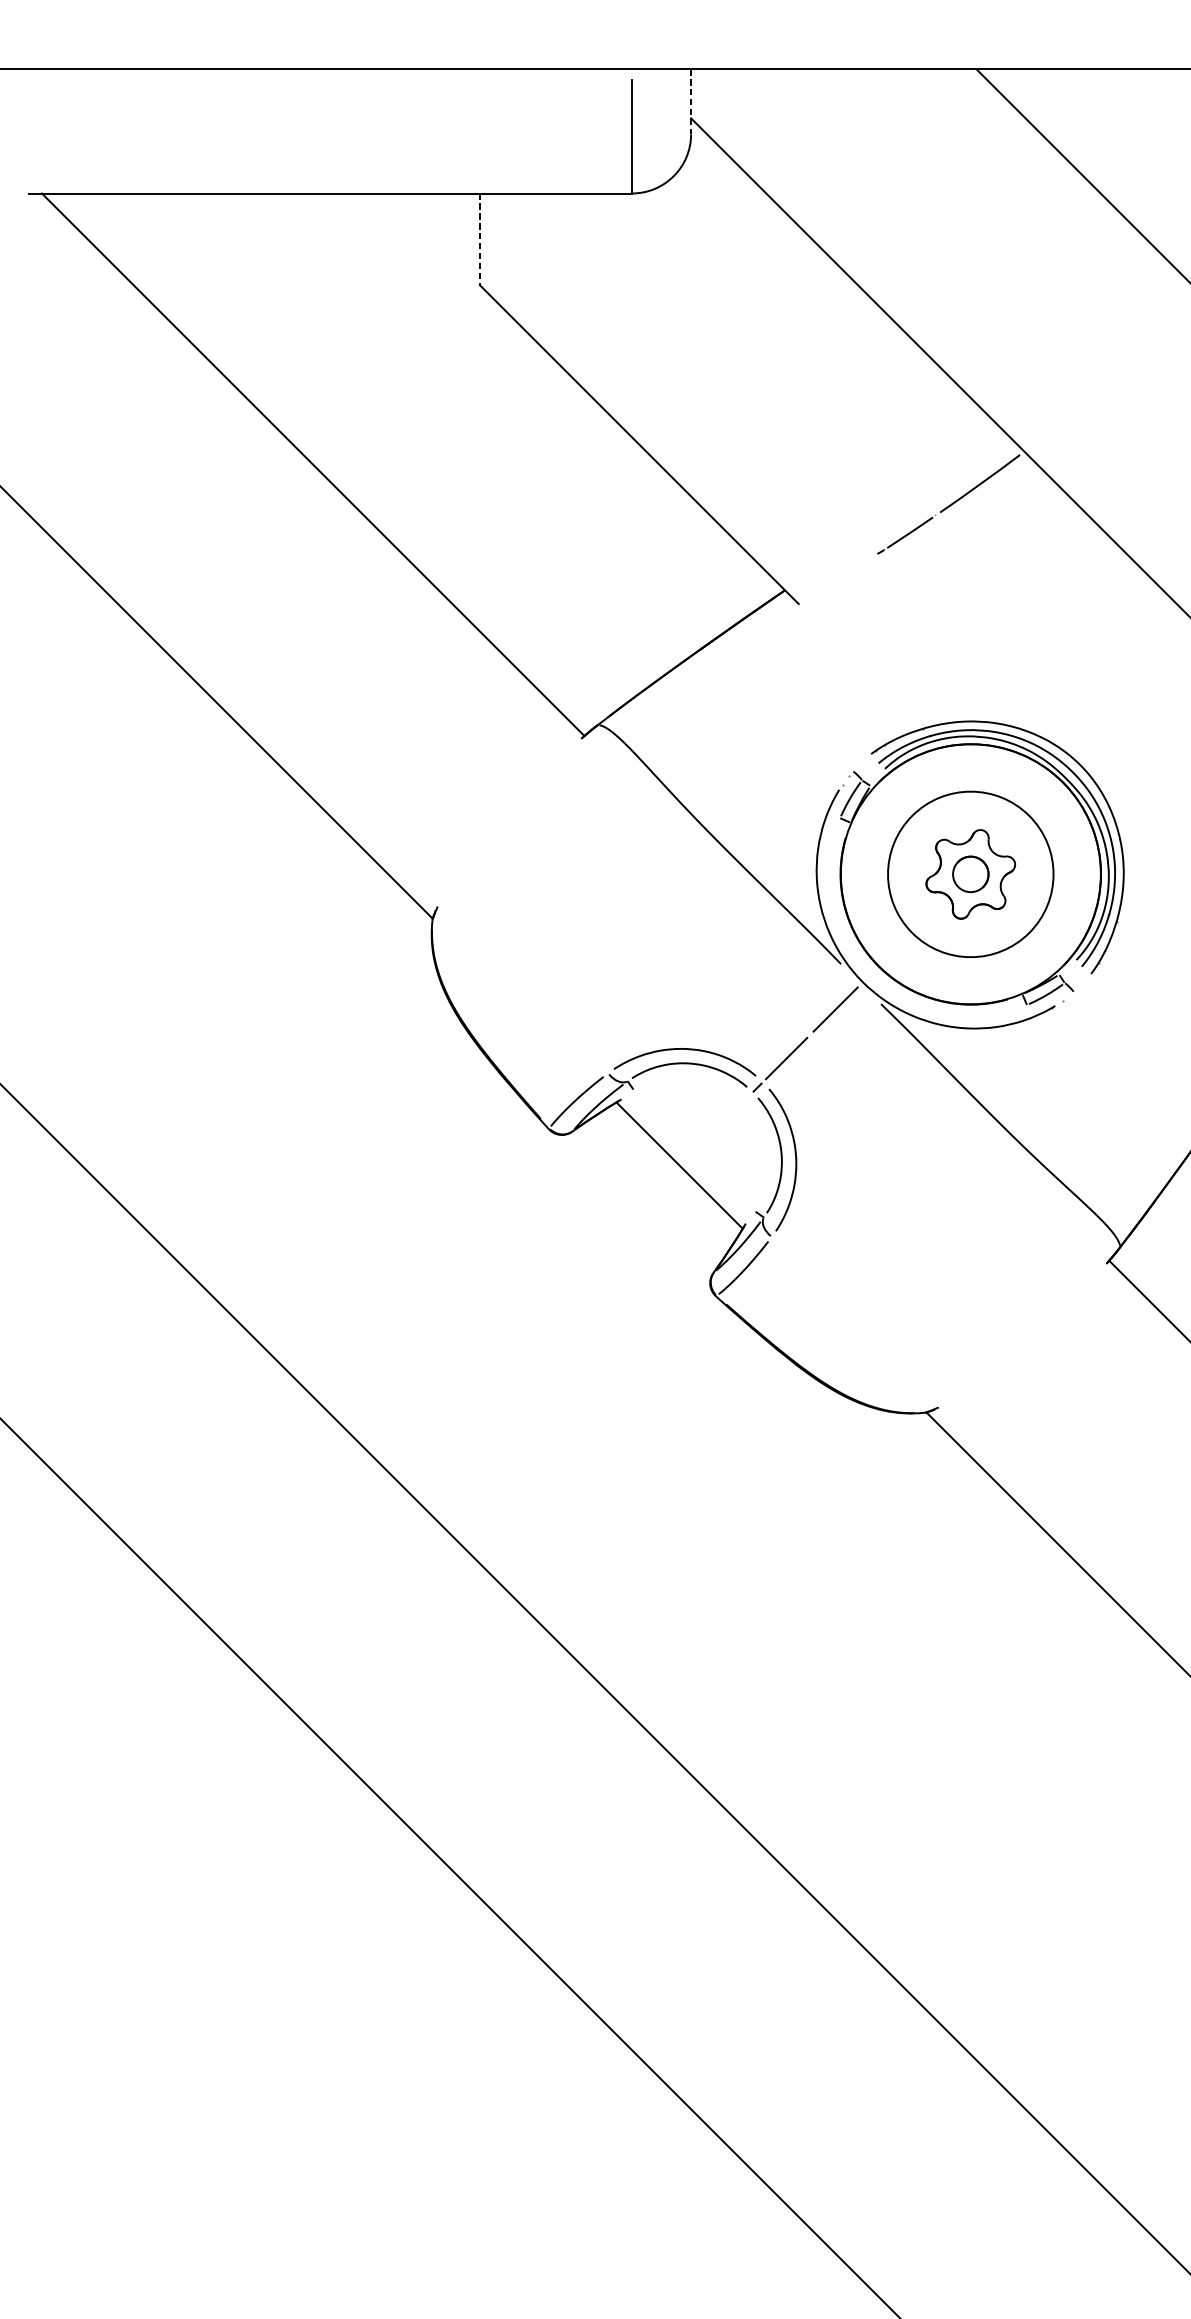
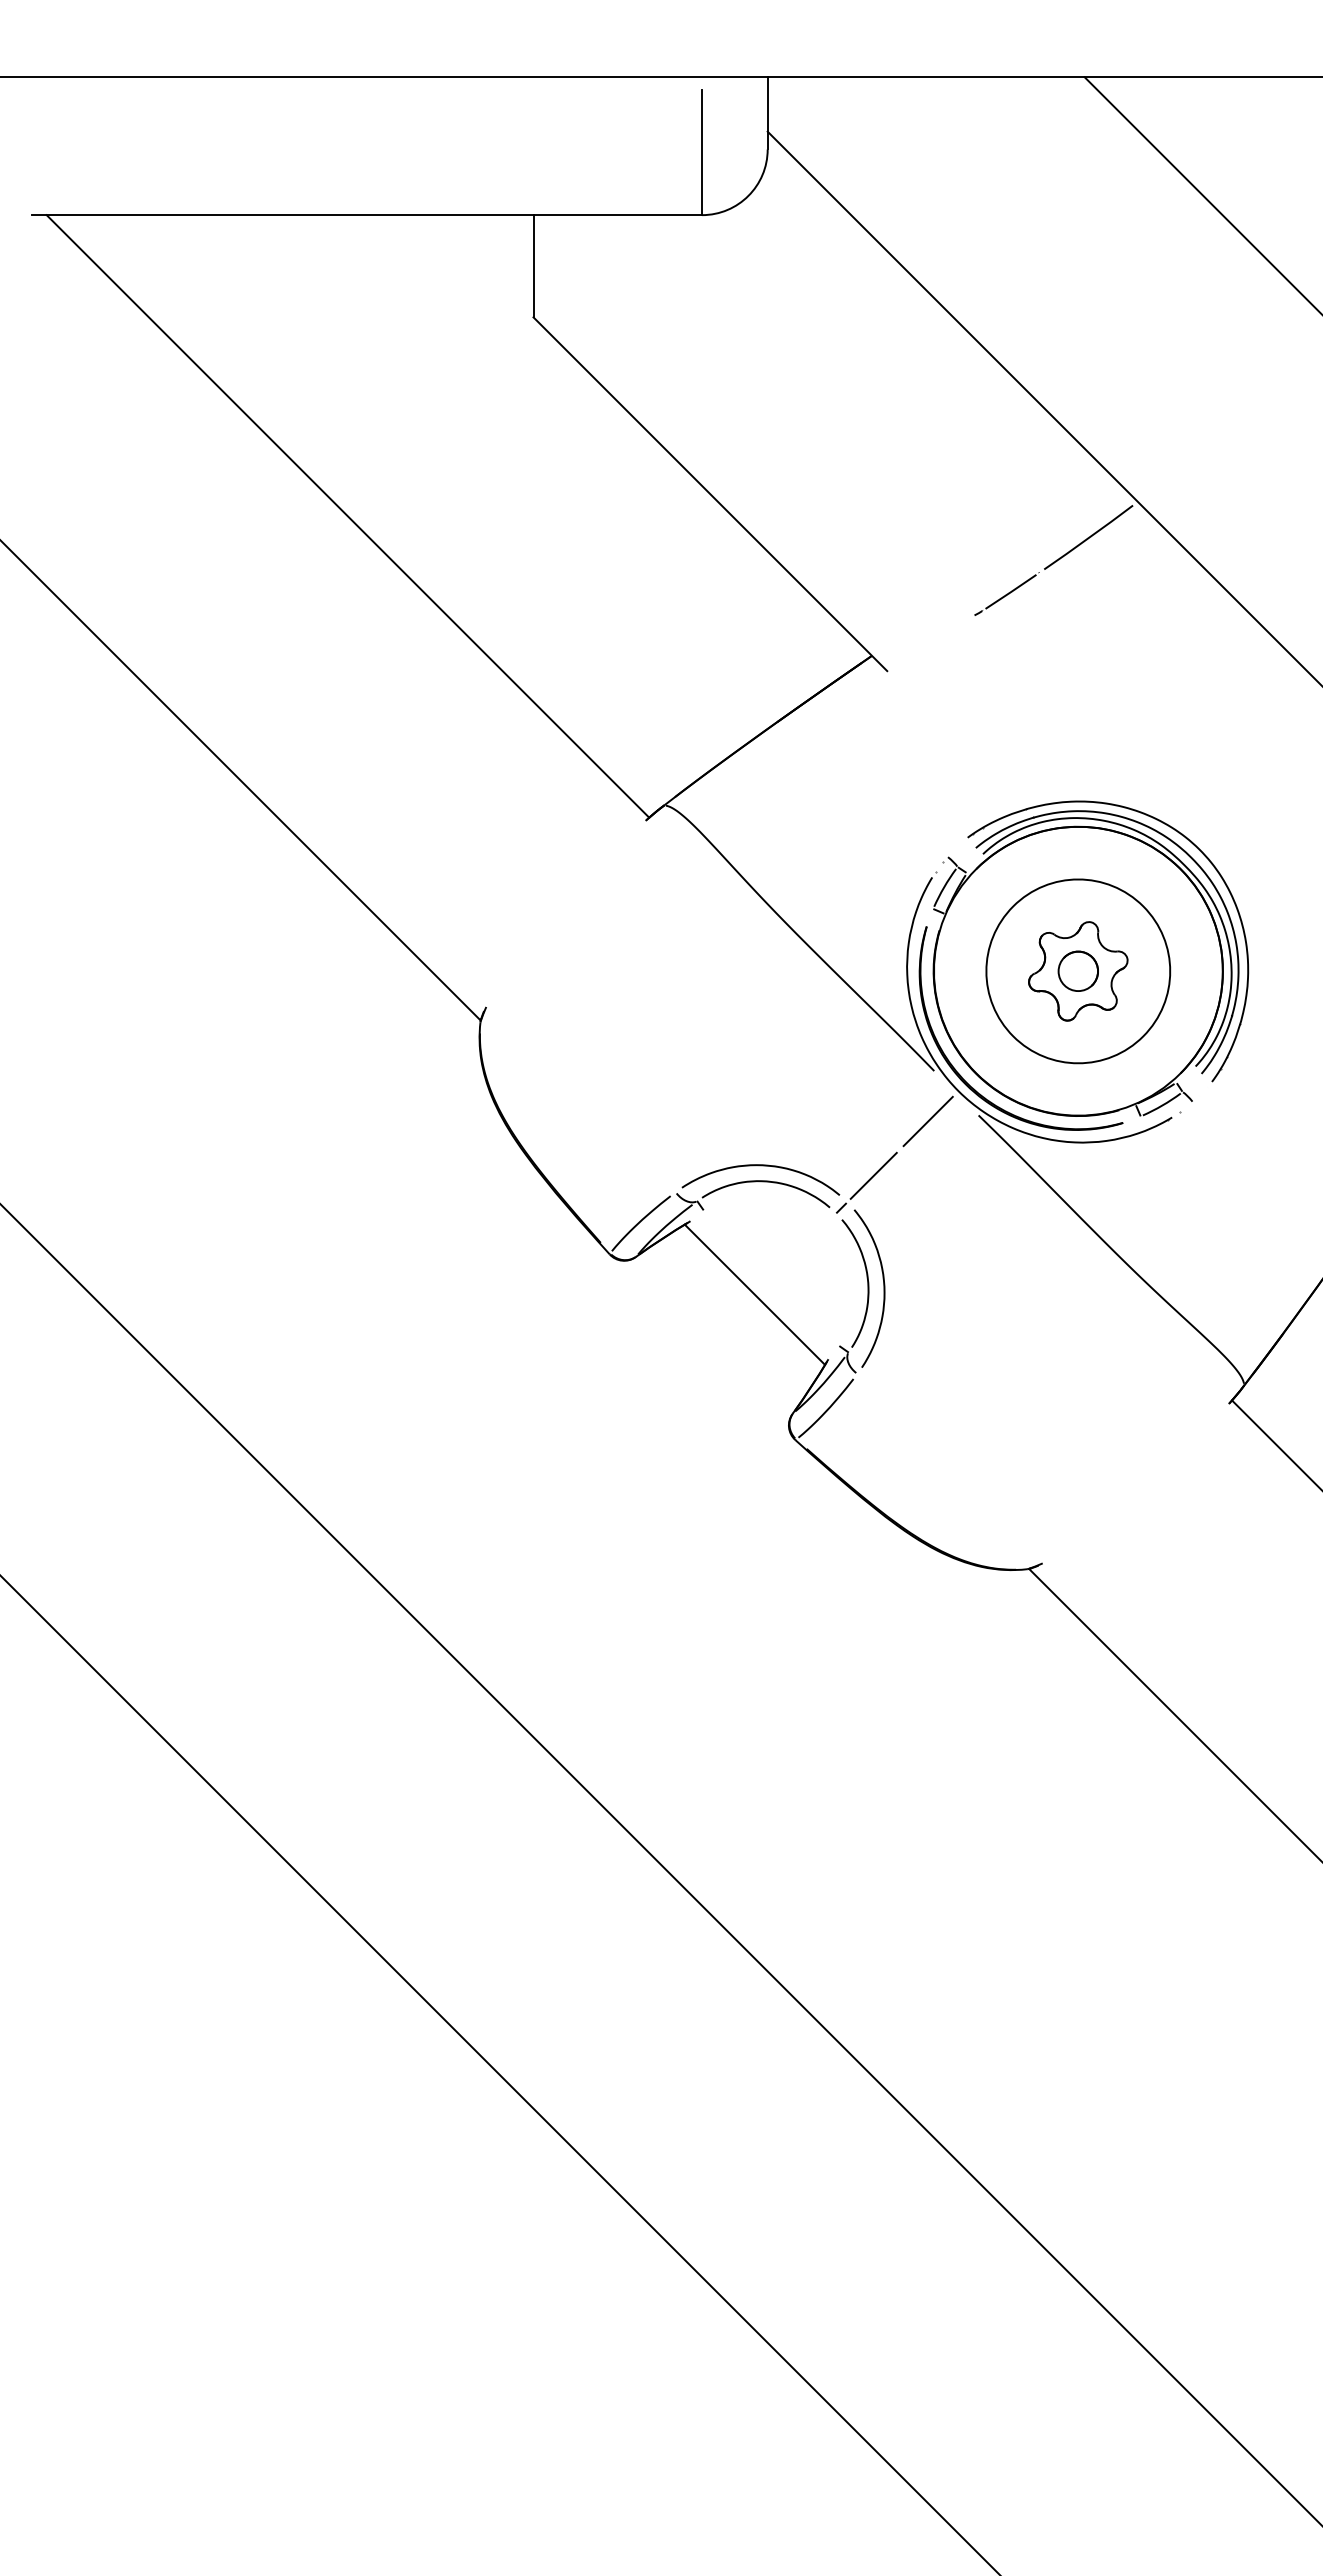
line: (690, 101) -> (767, 113), dashed -> solid
line: (480, 239) -> (533, 266), dashed -> solid
part: (865, 968) -> (961, 1075), added

